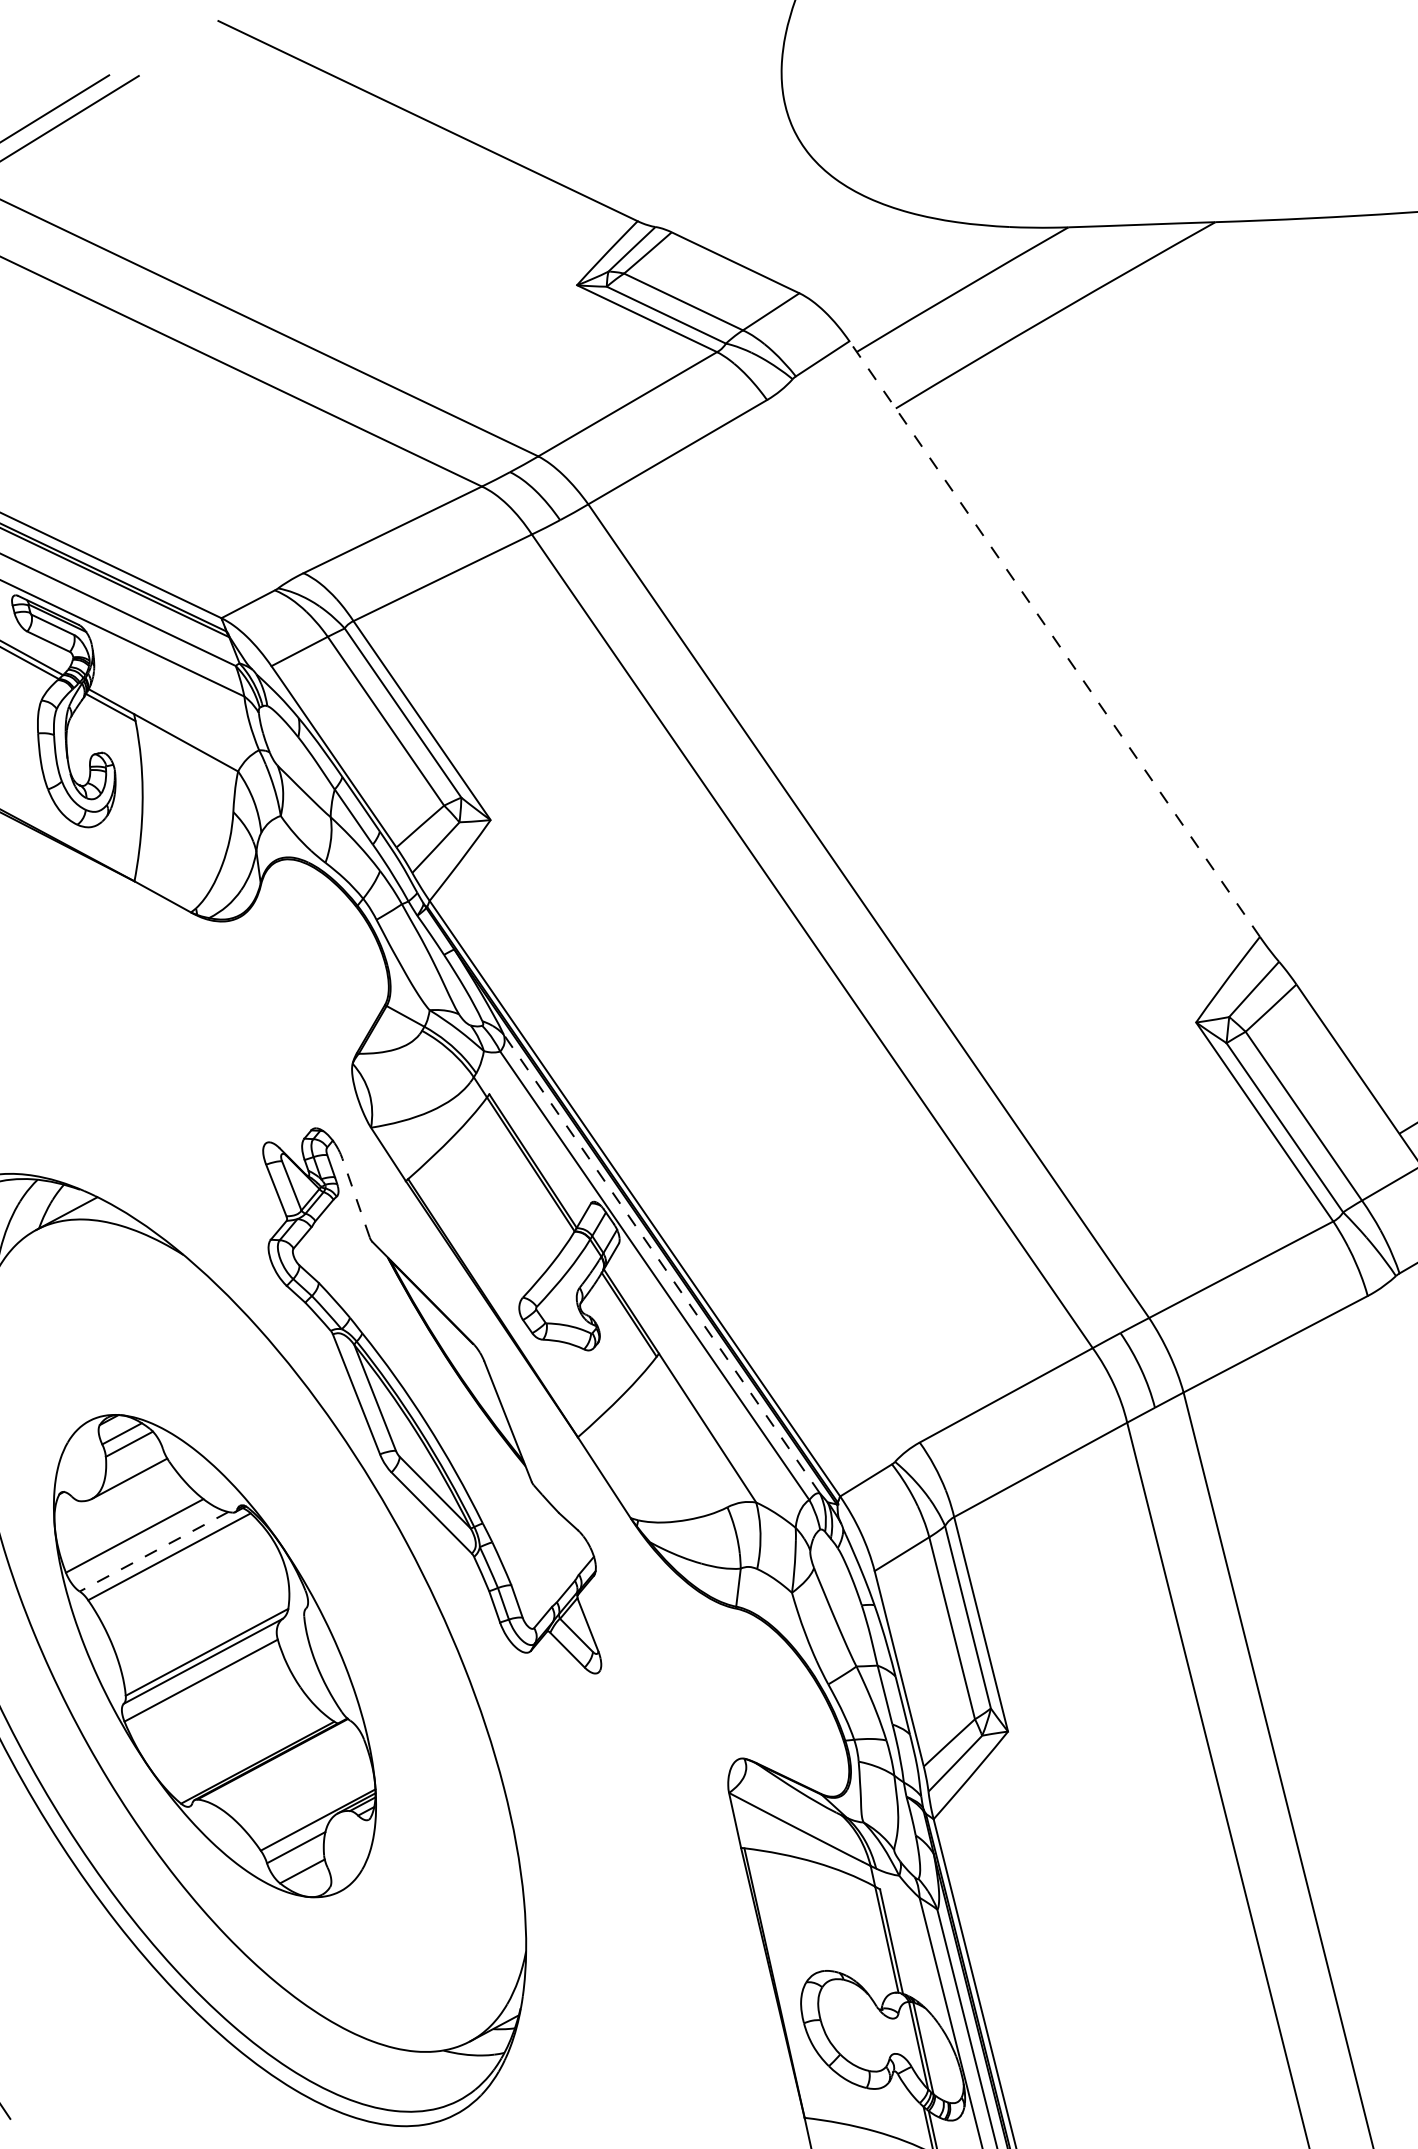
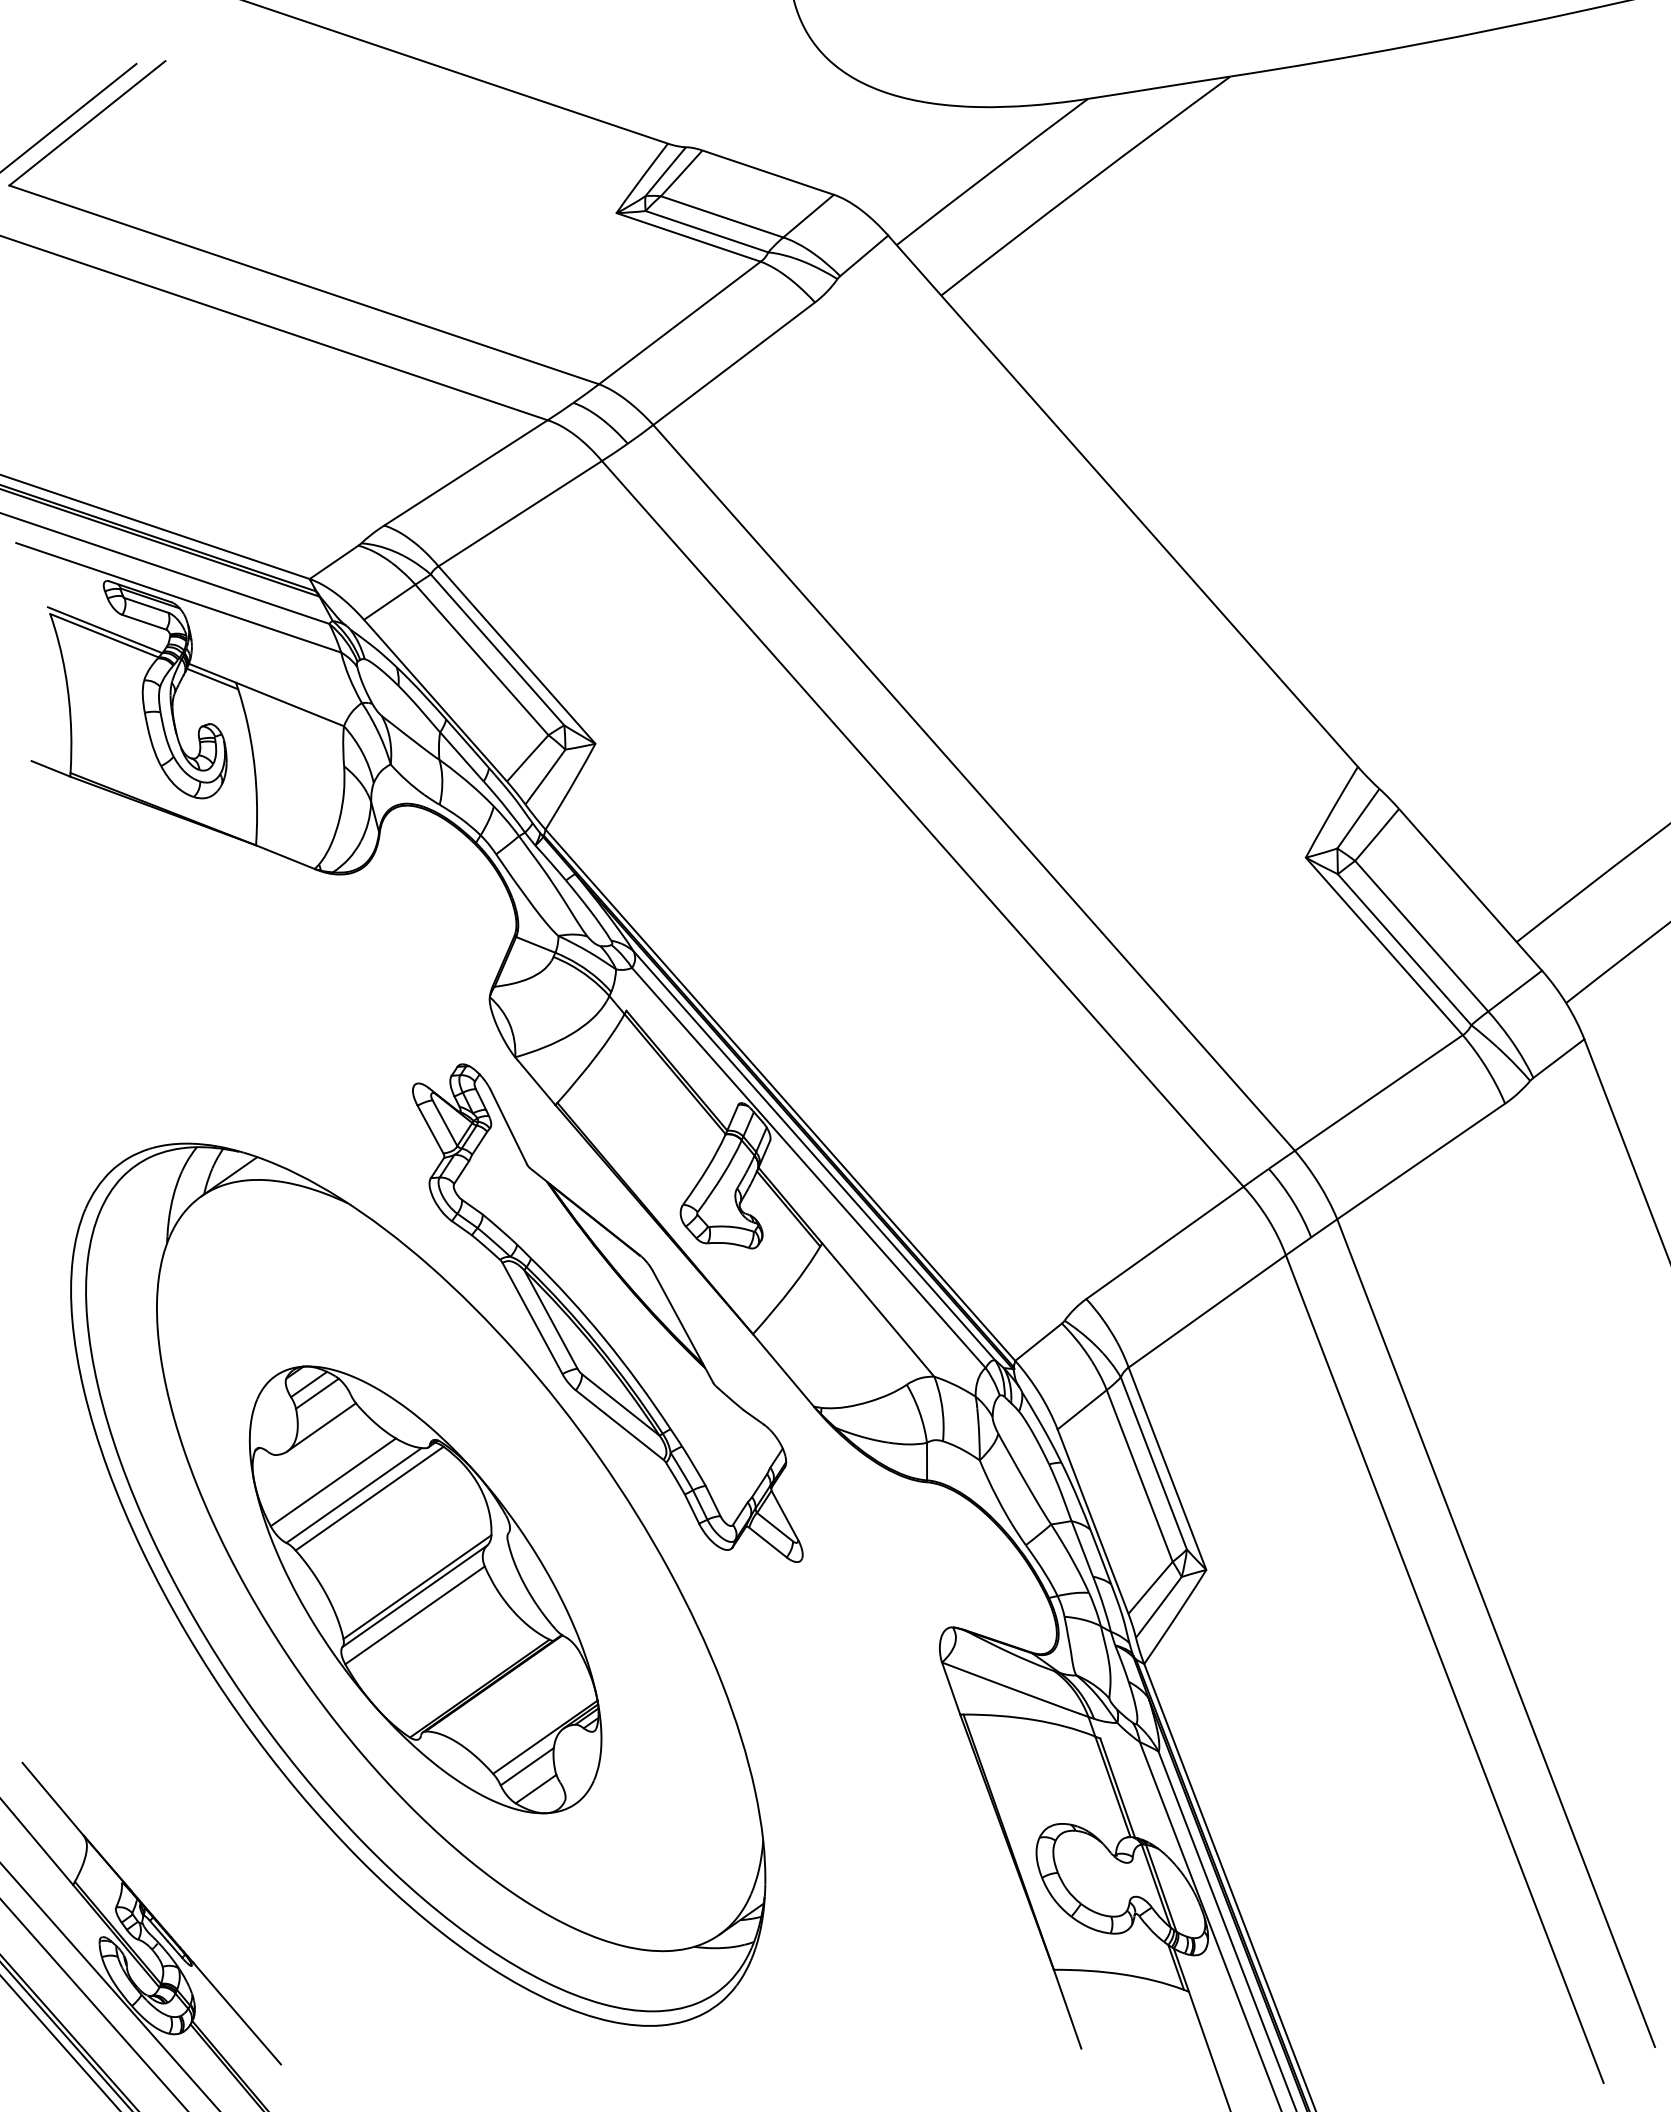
line: (1055, 639) -> (1123, 501), dashed -> solid
line: (356, 1198) -> (509, 1127), dashed -> solid
line: (662, 1263) -> (814, 1155), dashed -> solid
line: (154, 1551) -> (354, 1495), dashed -> solid

